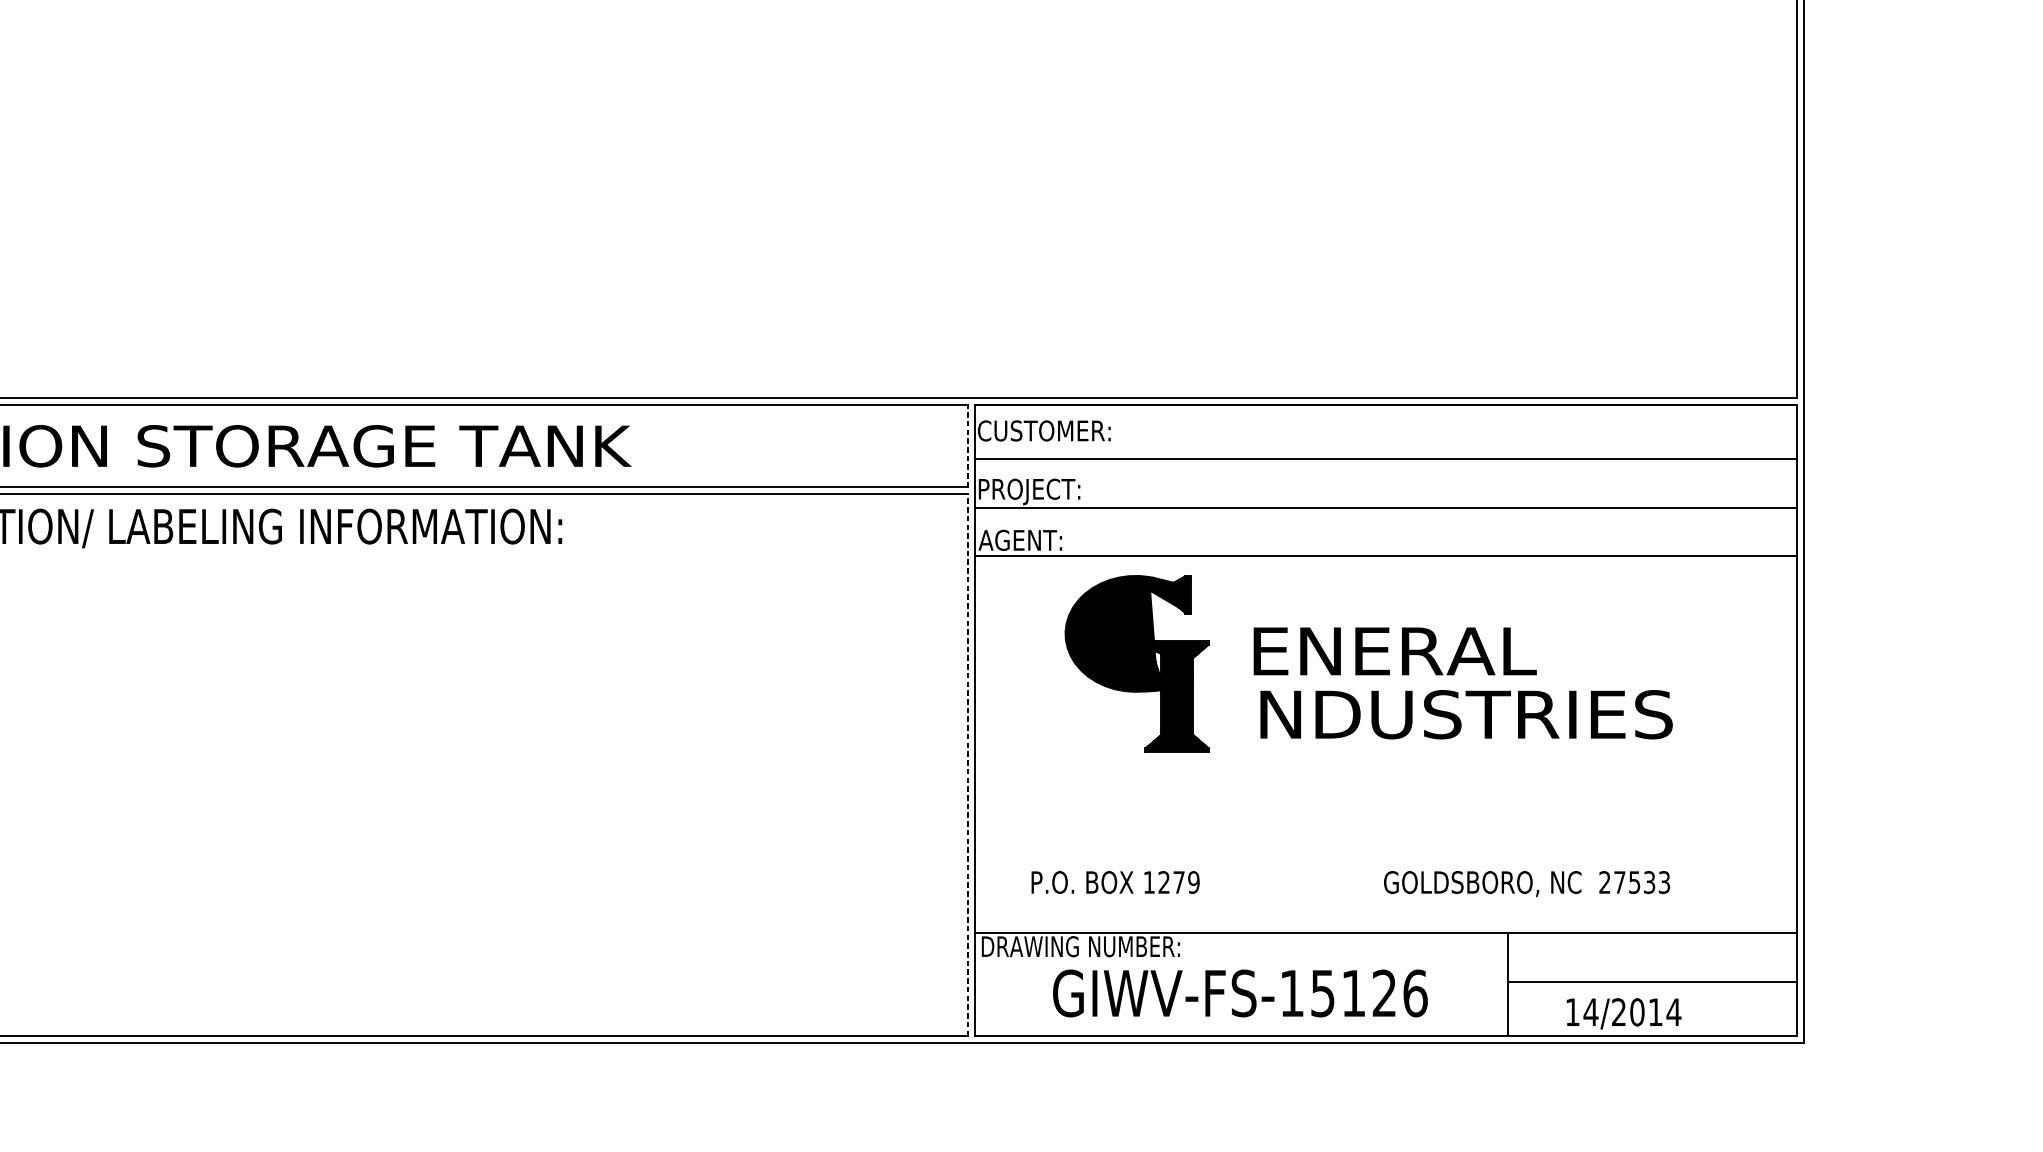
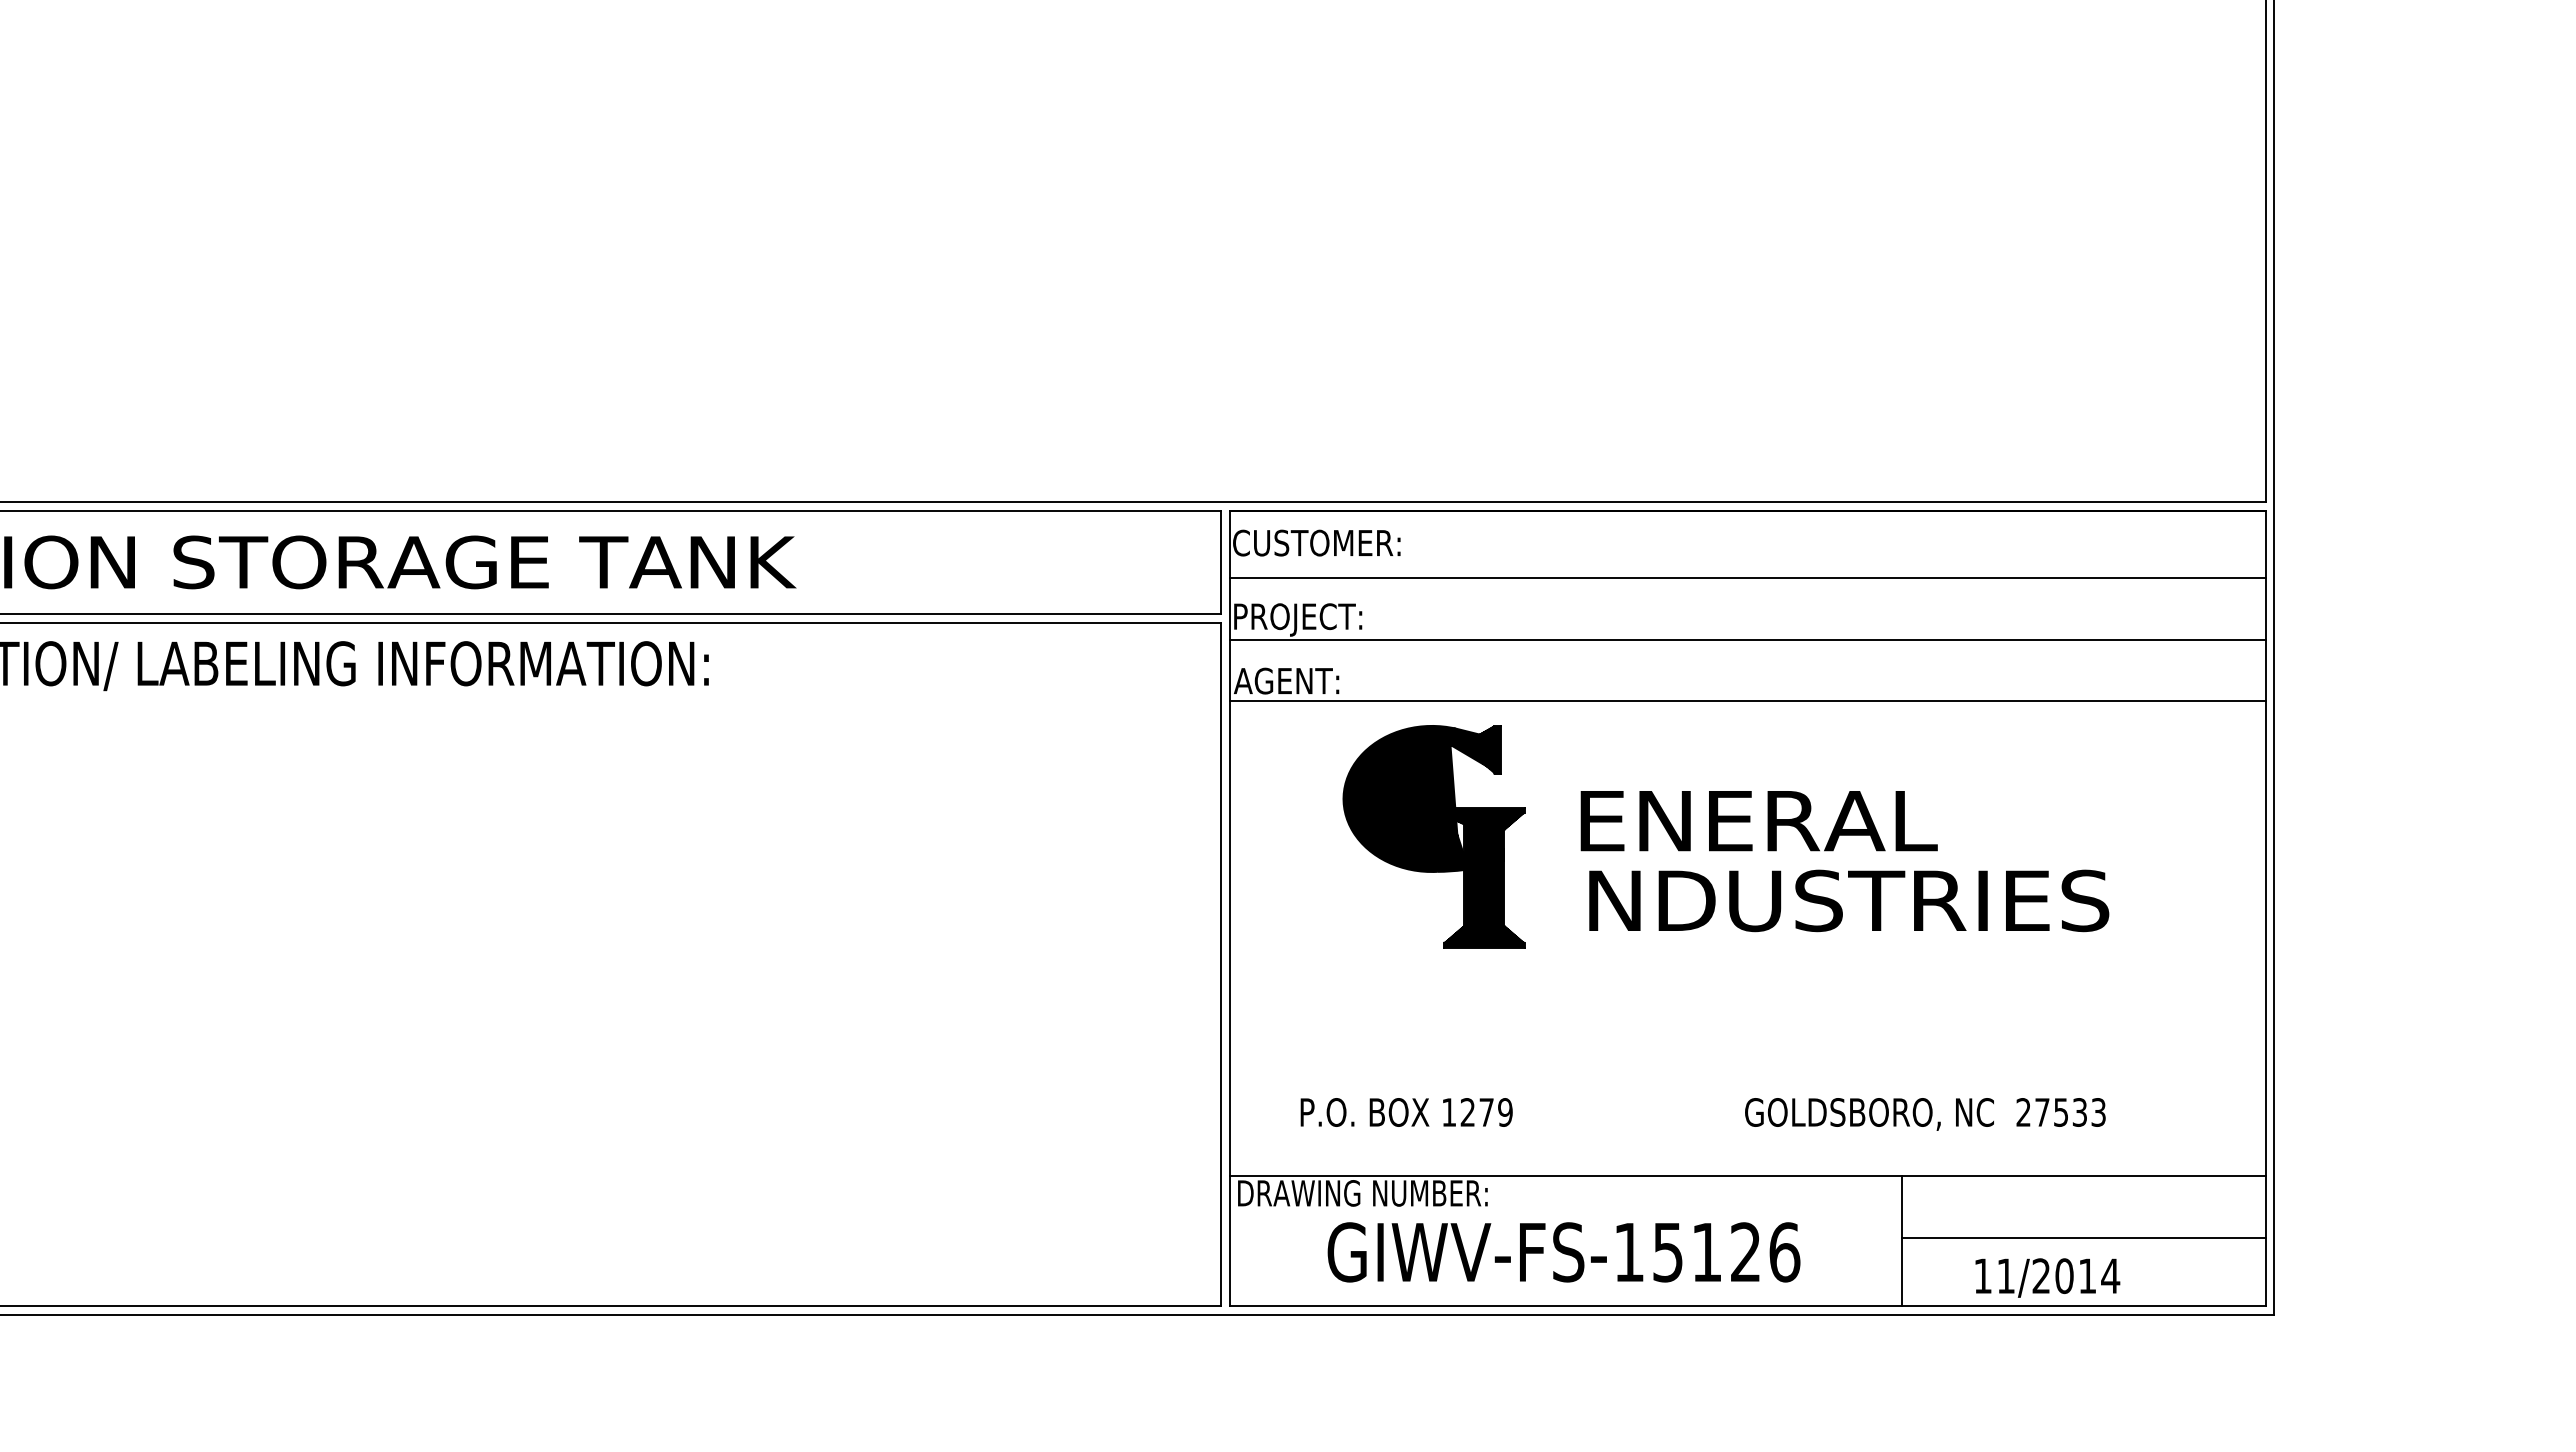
line: (968, 446) -> (1221, 562), dashed -> solid
line: (968, 765) -> (1221, 964), dashed -> solid
text: (1590, 1011) -> (2005, 1275), 14/2014 -> 11/2014

